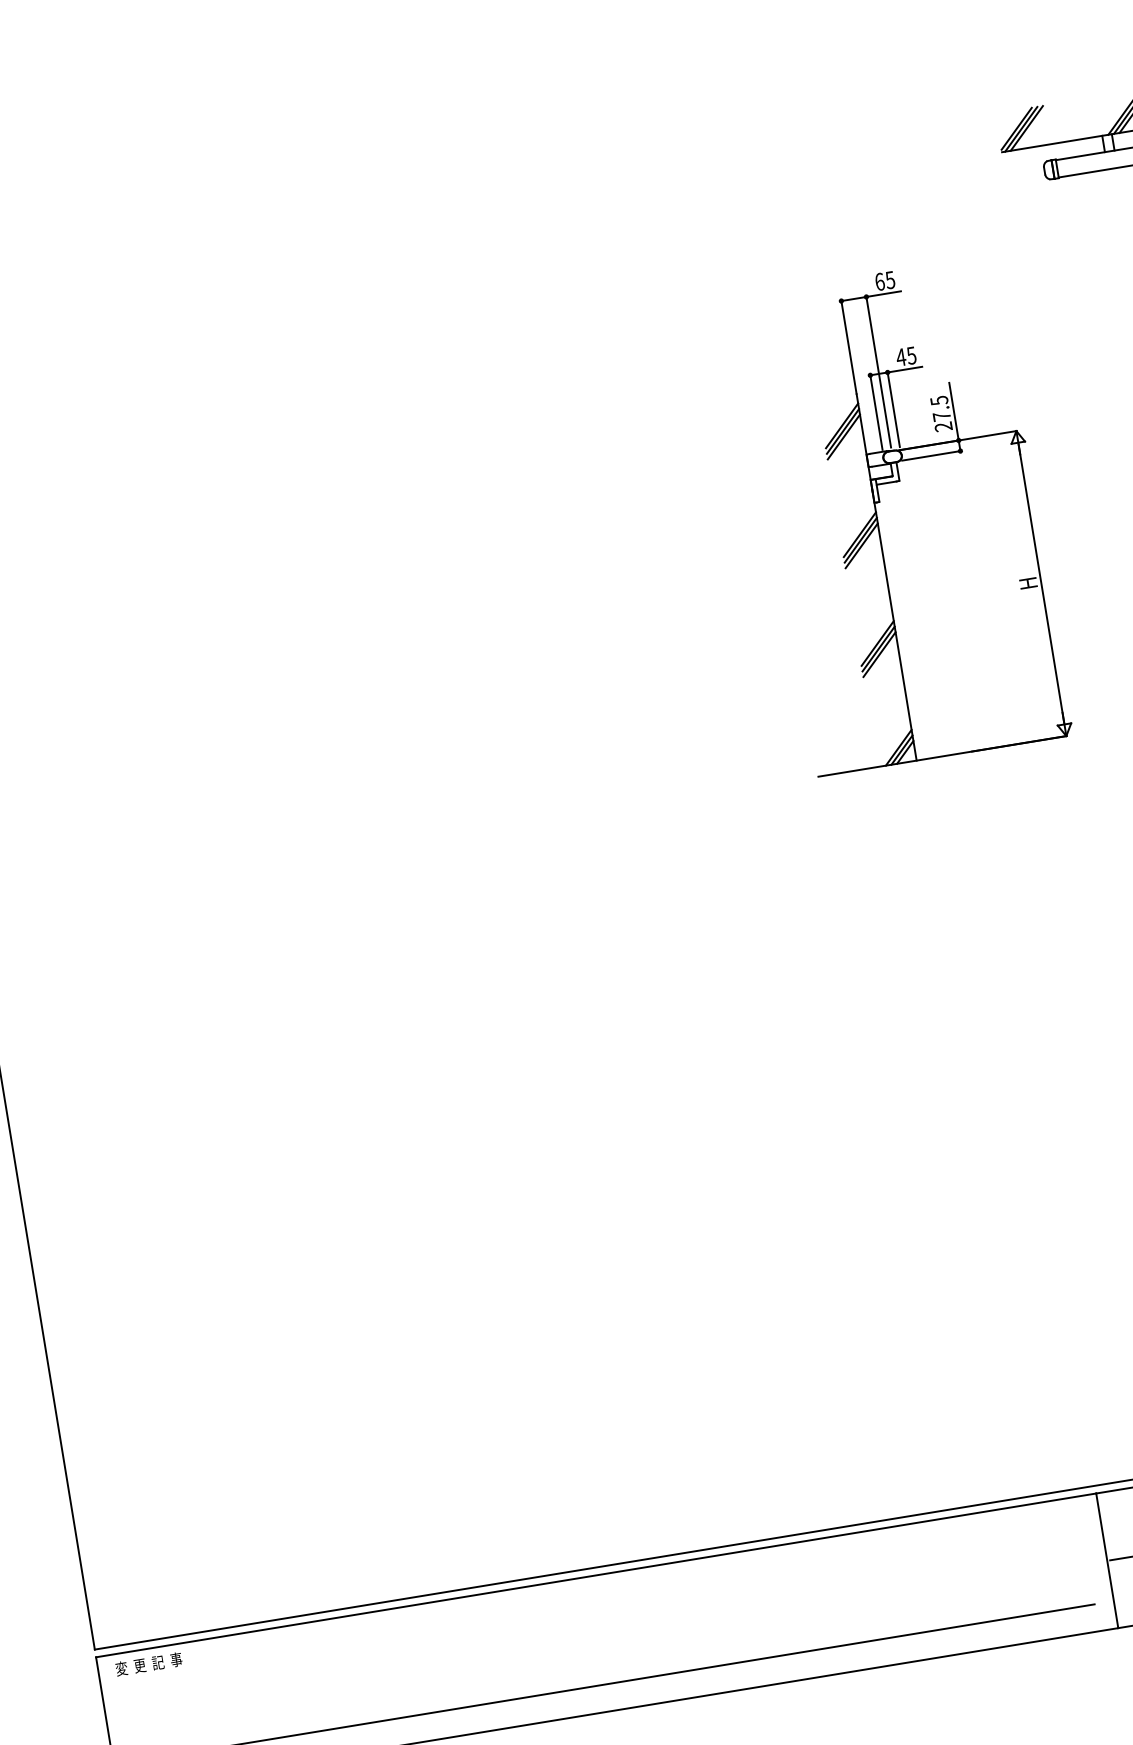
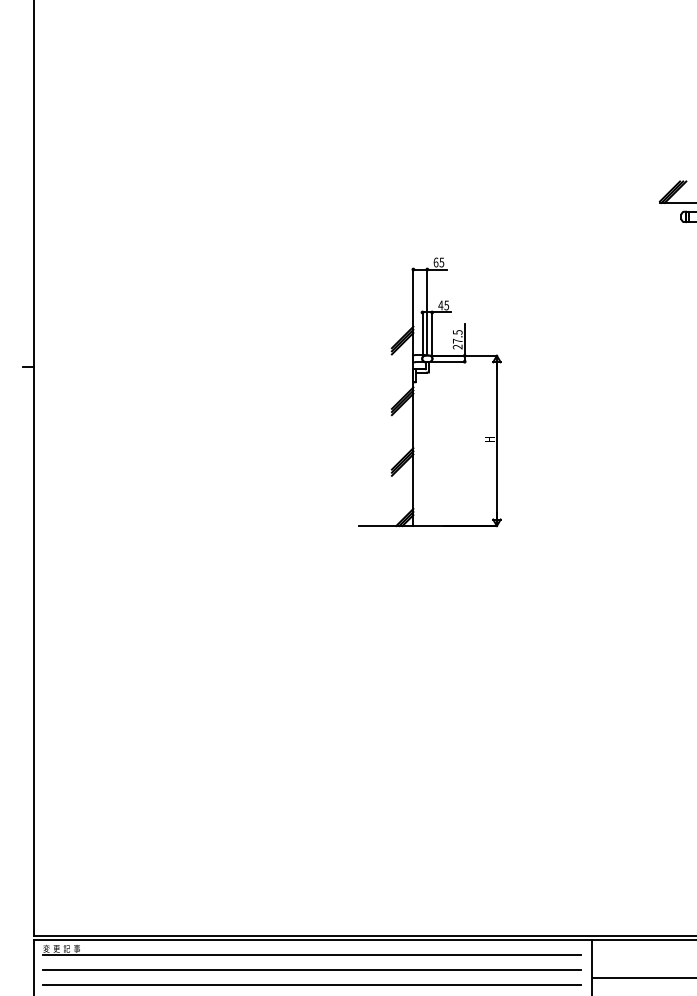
part: (906, 516) -> (429, 392), moved
line: (598, 1602) -> (311, 955), added
line: (602, 1629) -> (311, 970), added
line: (607, 1656) -> (311, 985), added

